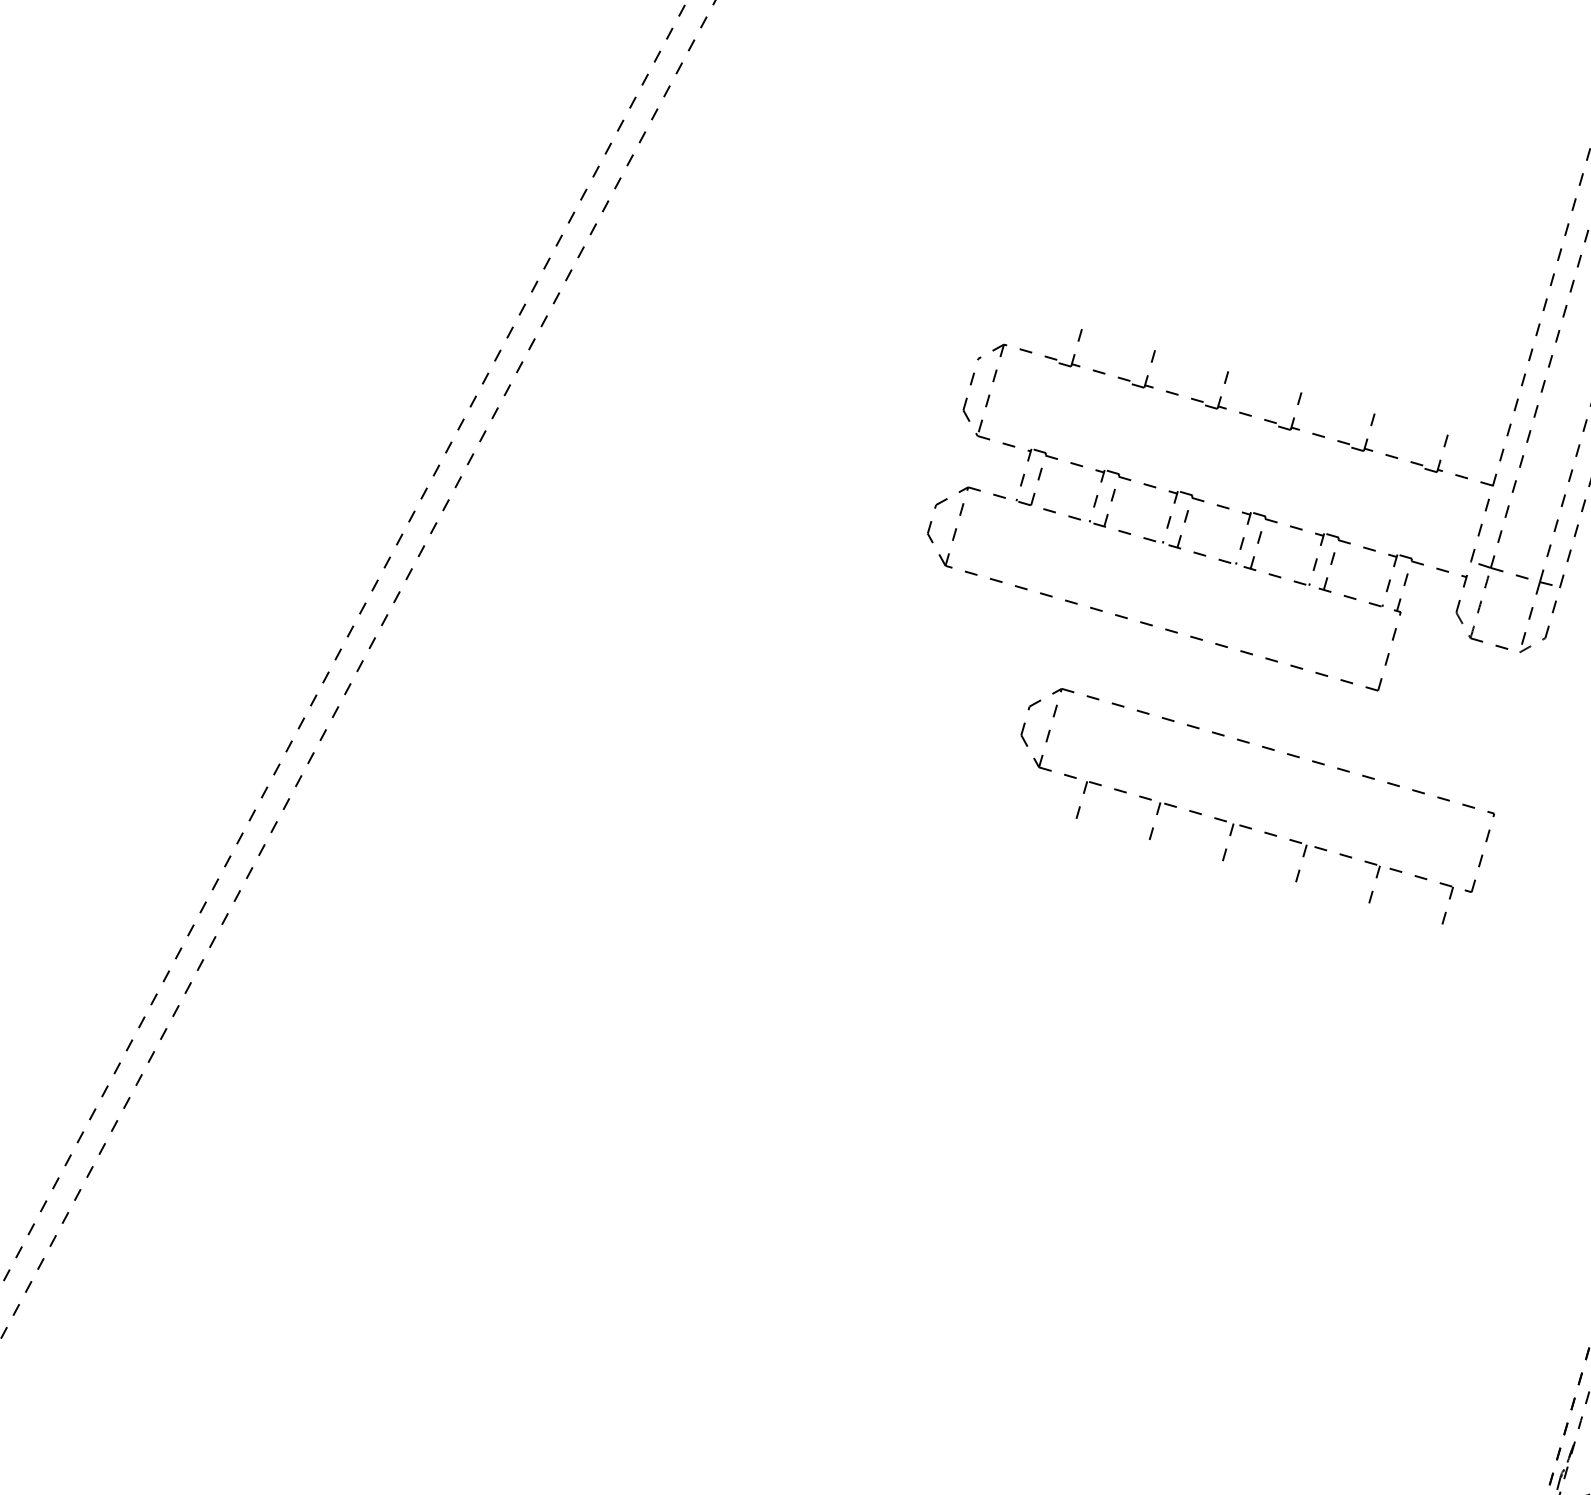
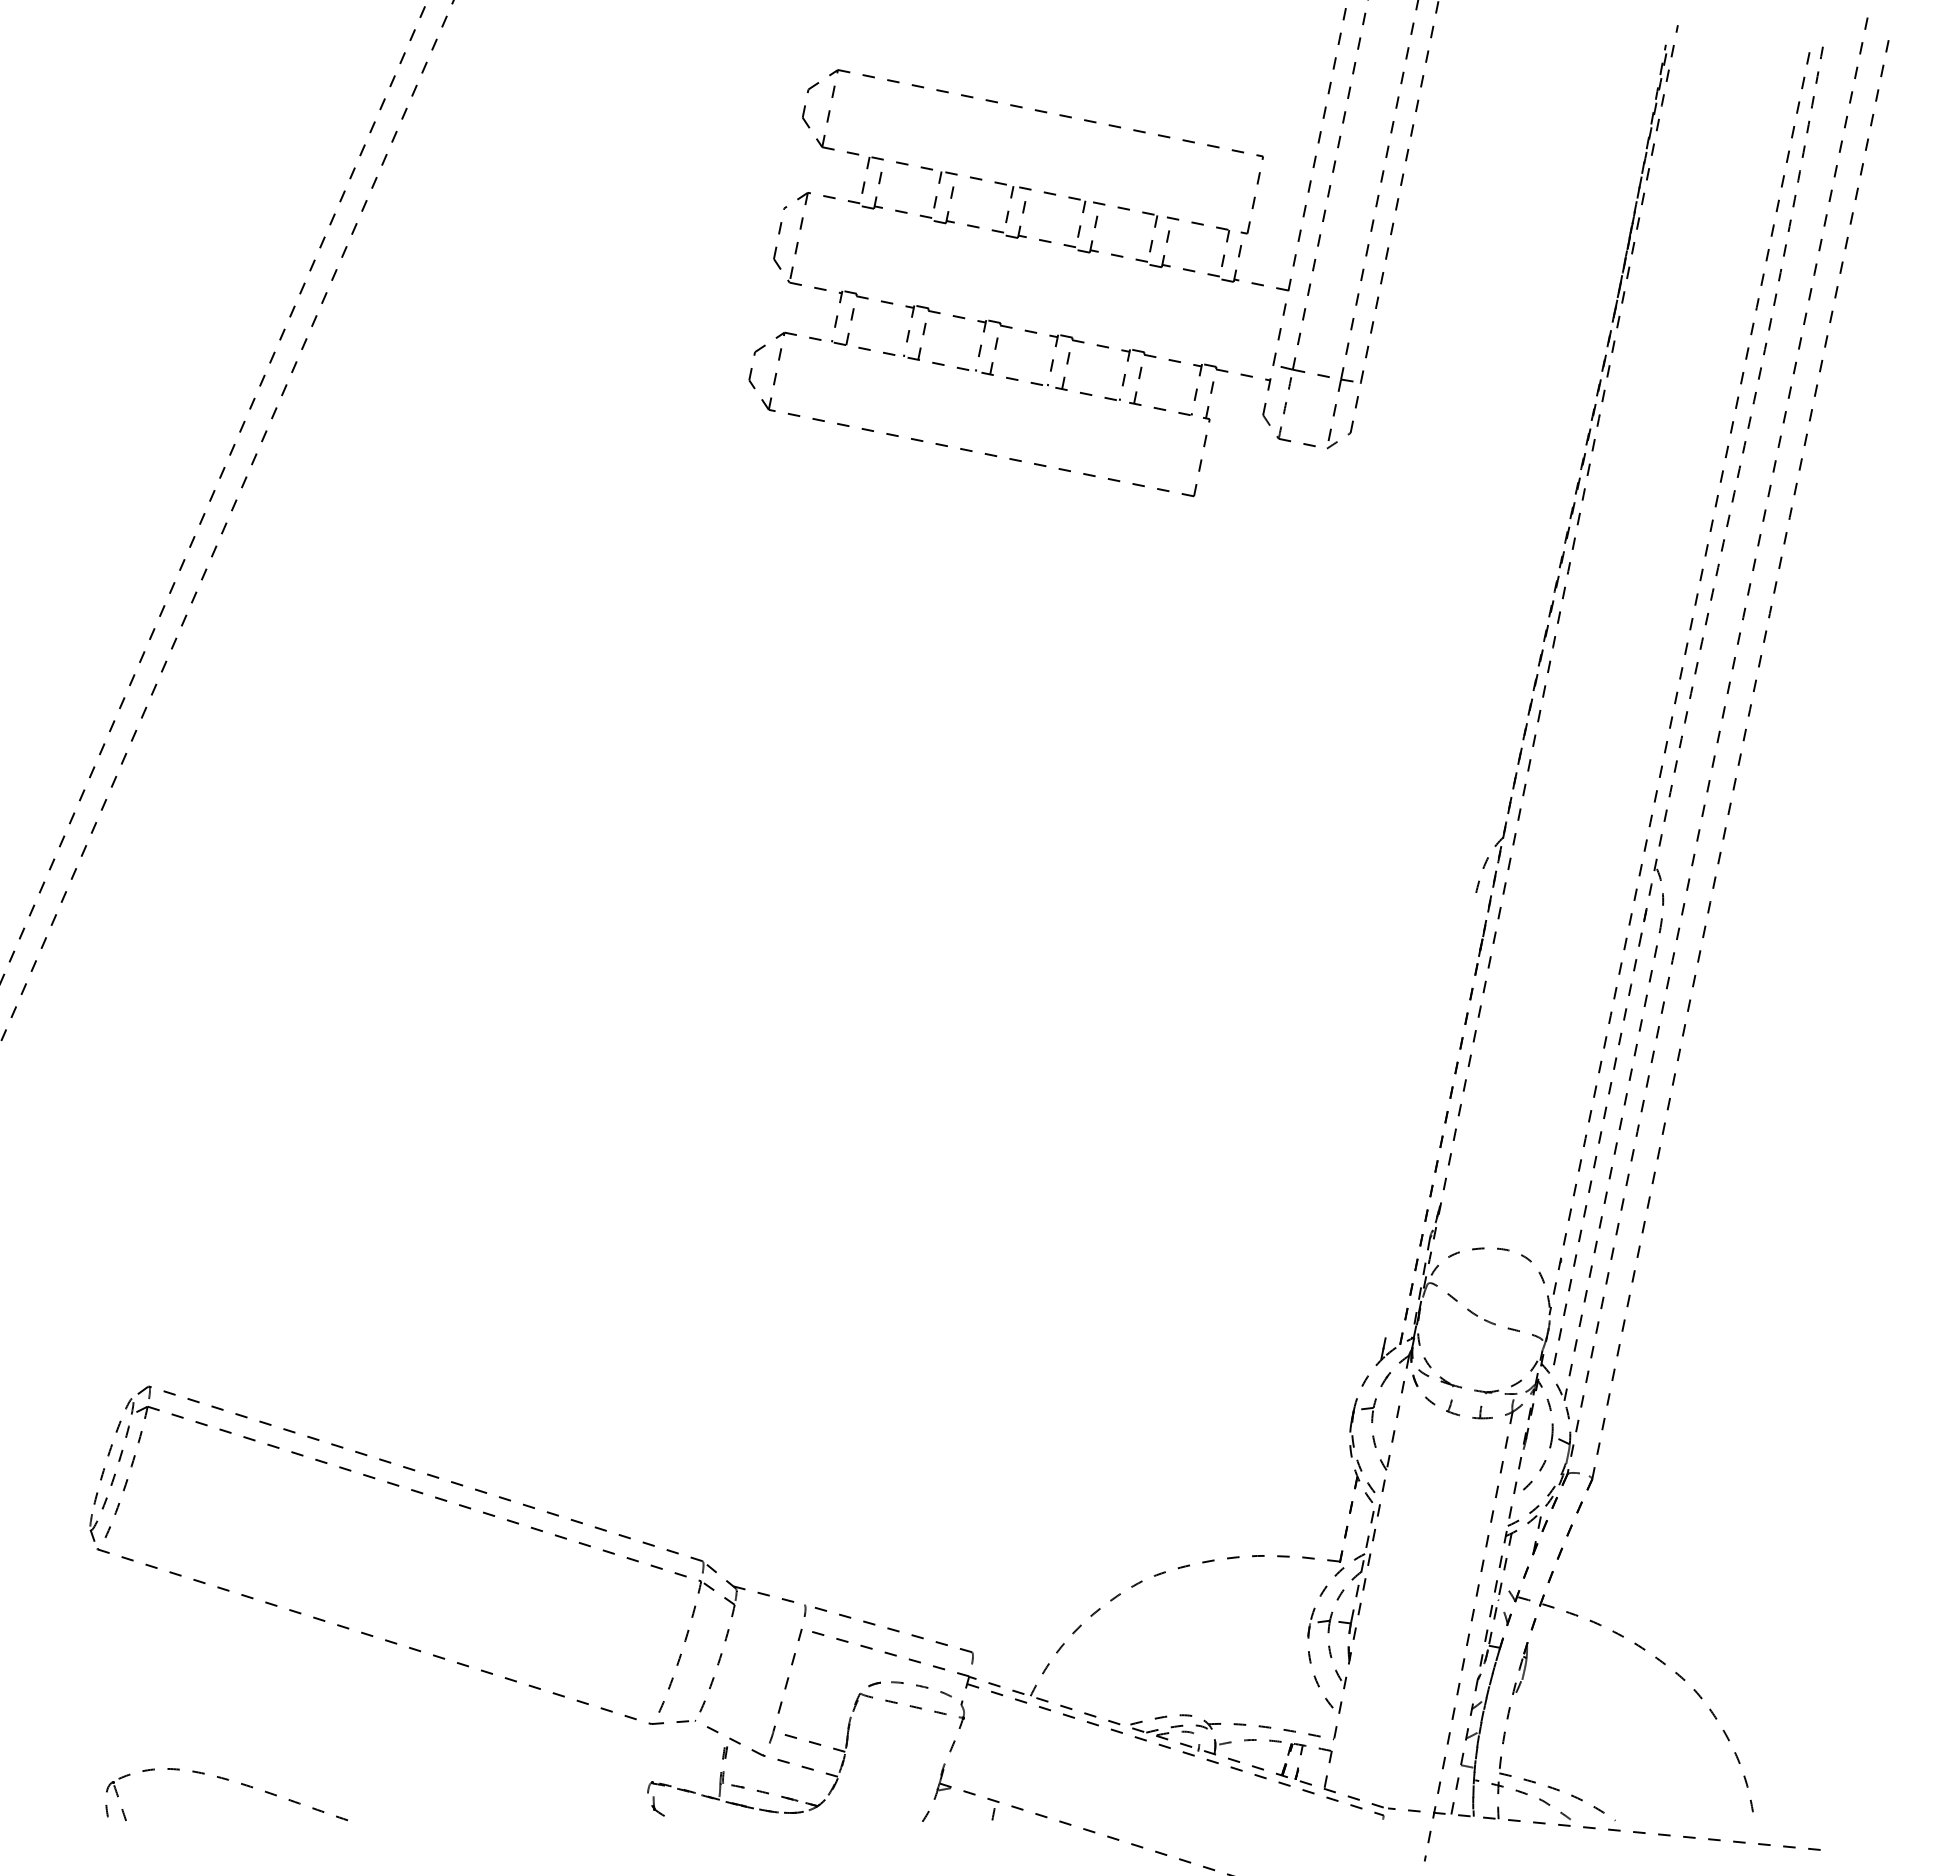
part: (1246, 826) -> (1026, 187), moved

